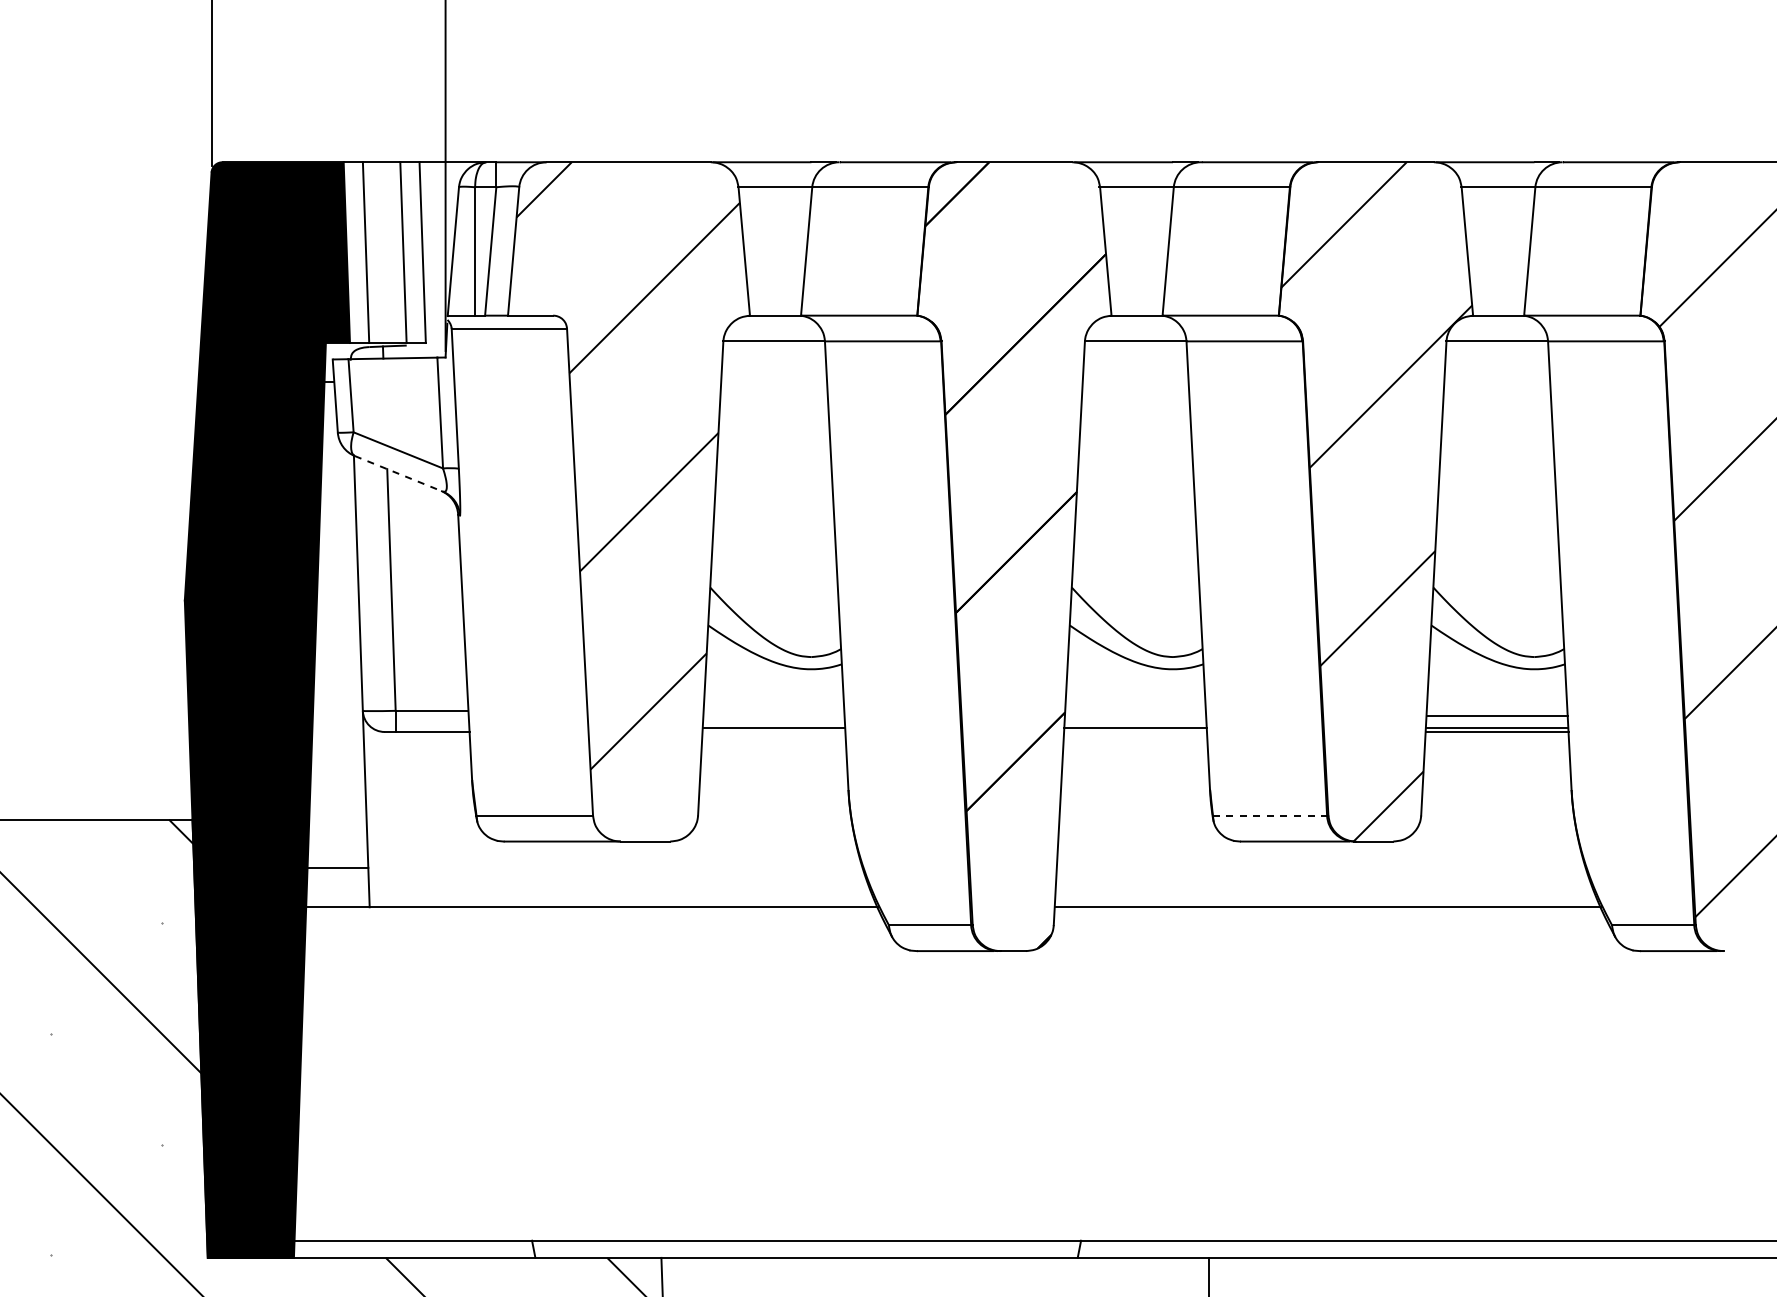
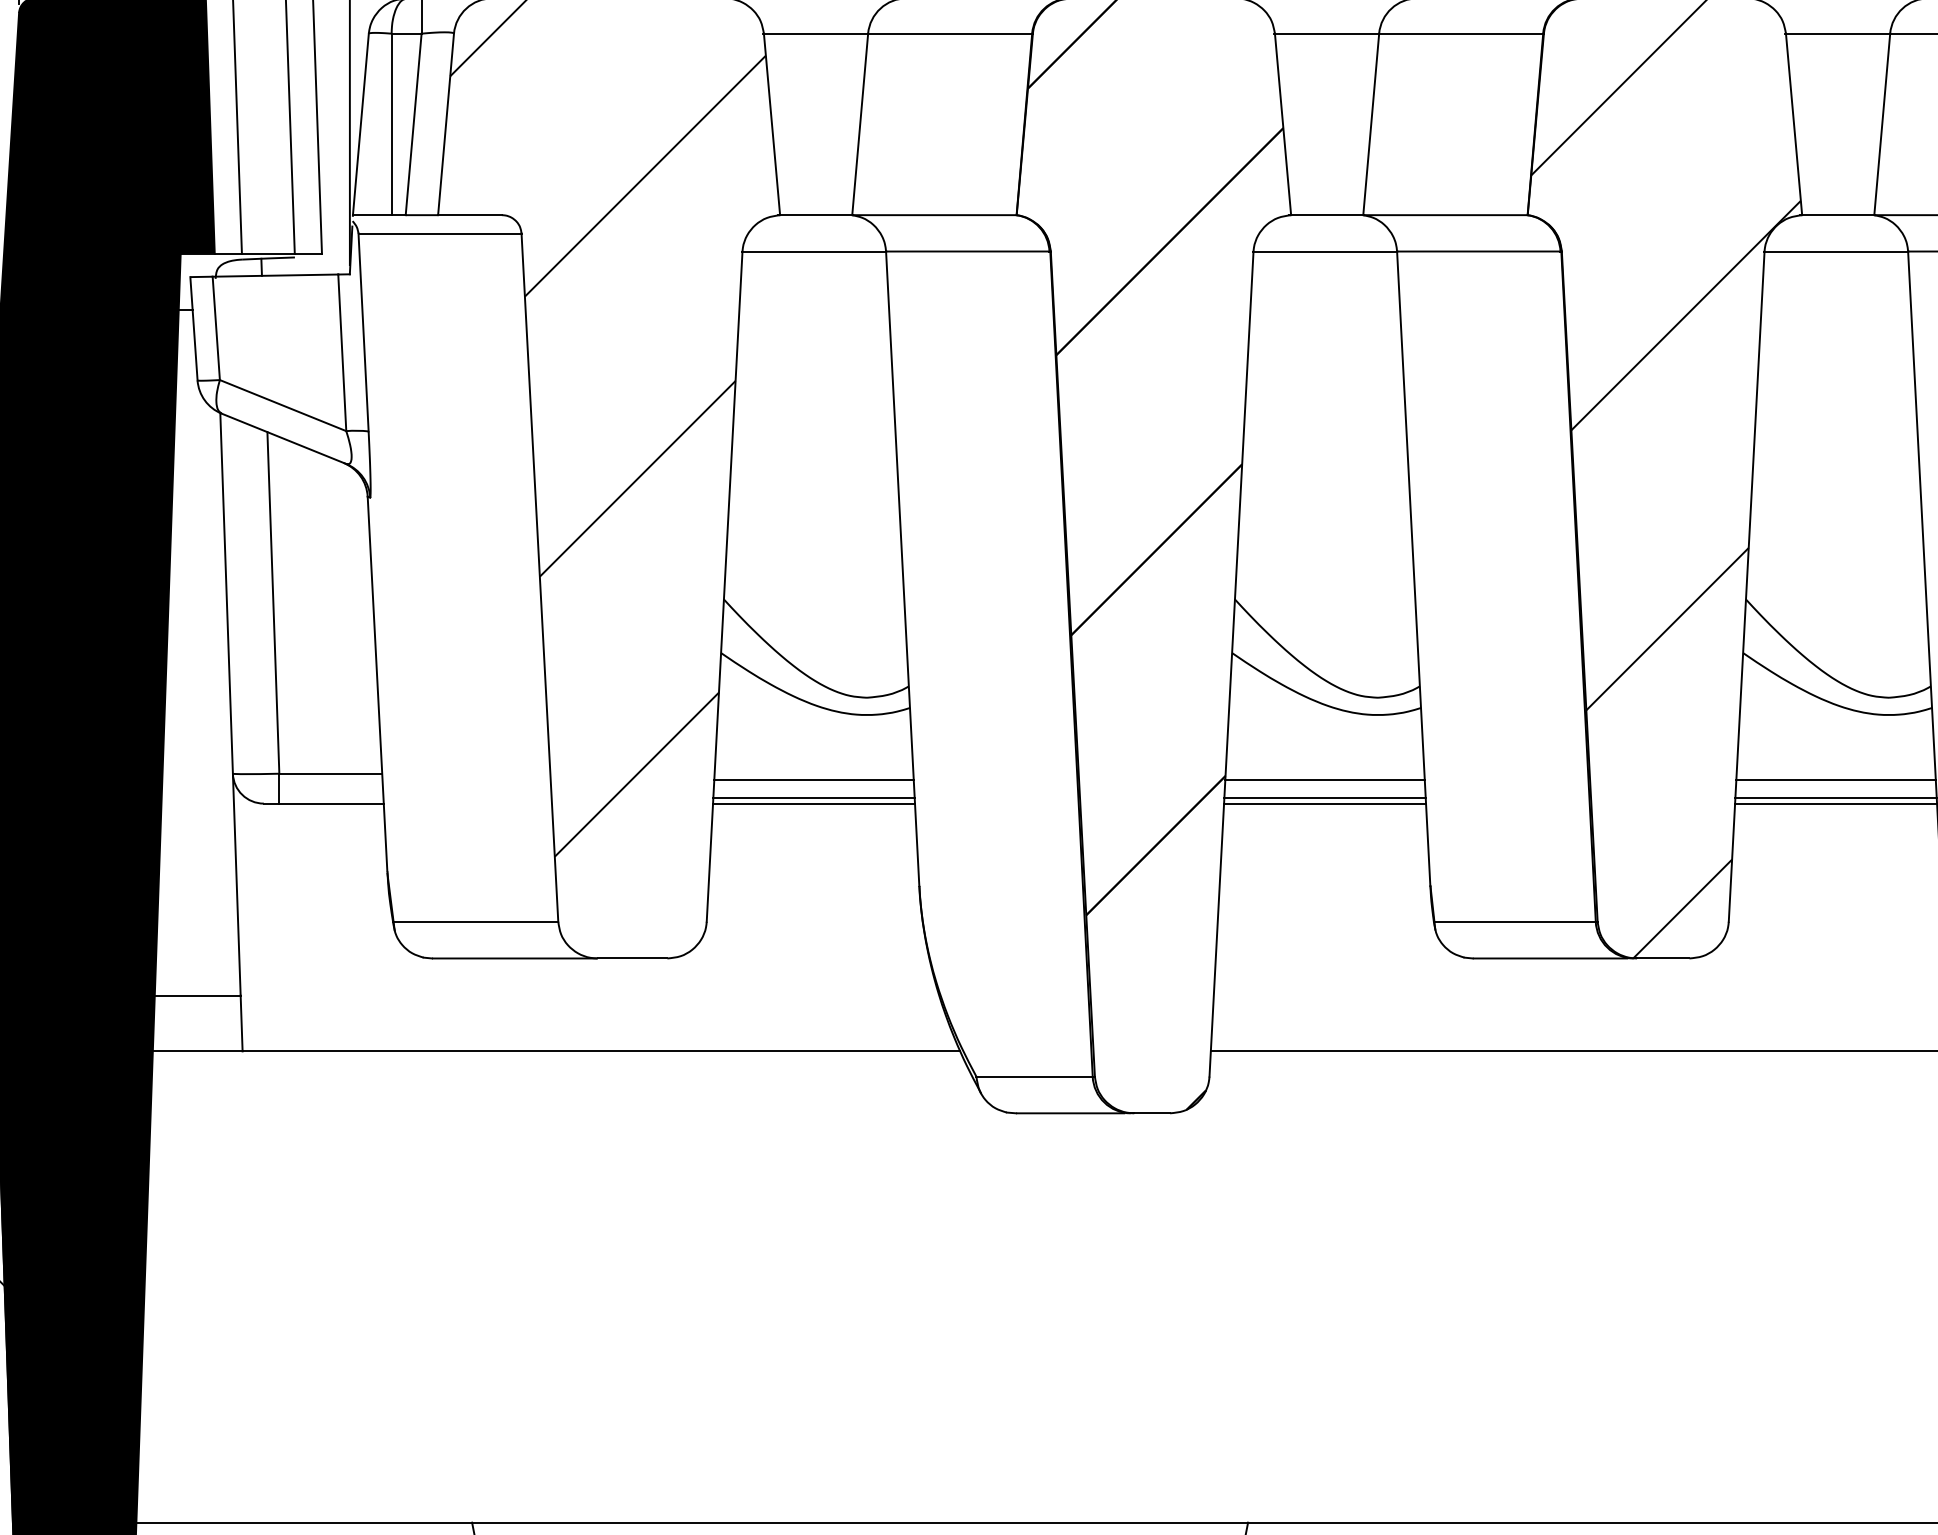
line: (399, 474) -> (284, 439), dashed -> solid
line: (773, 715) -> (813, 780), added
line: (1135, 715) -> (1324, 780), added
line: (773, 731) -> (813, 802), added
line: (1135, 731) -> (1324, 802), added
line: (1270, 815) -> (1515, 921), dashed -> solid

